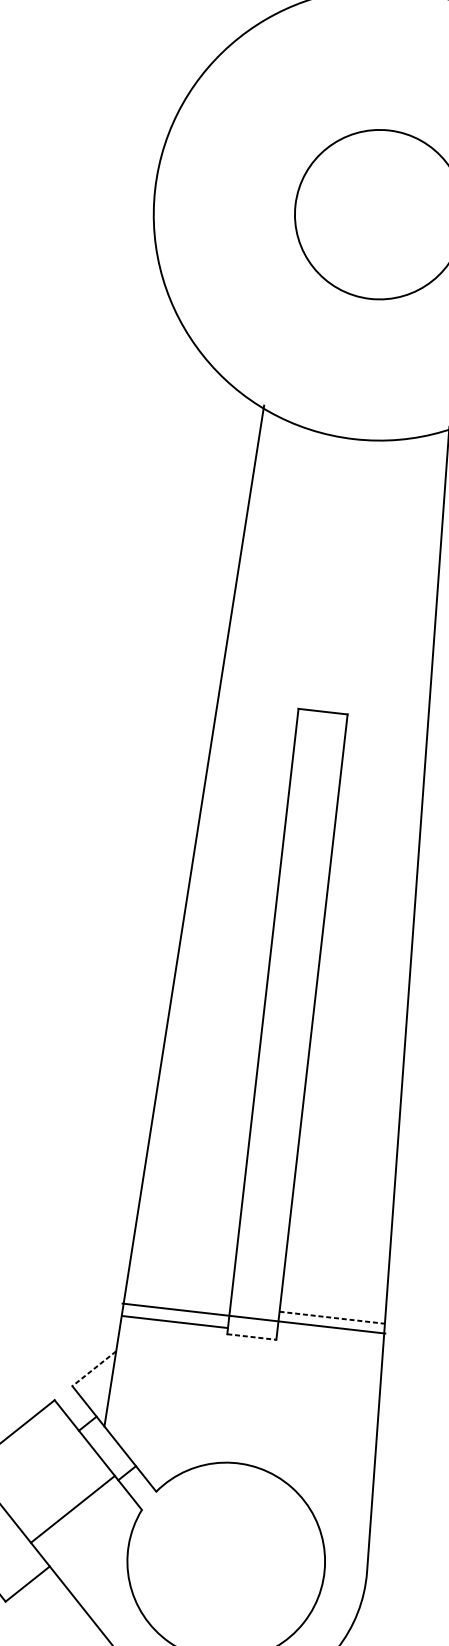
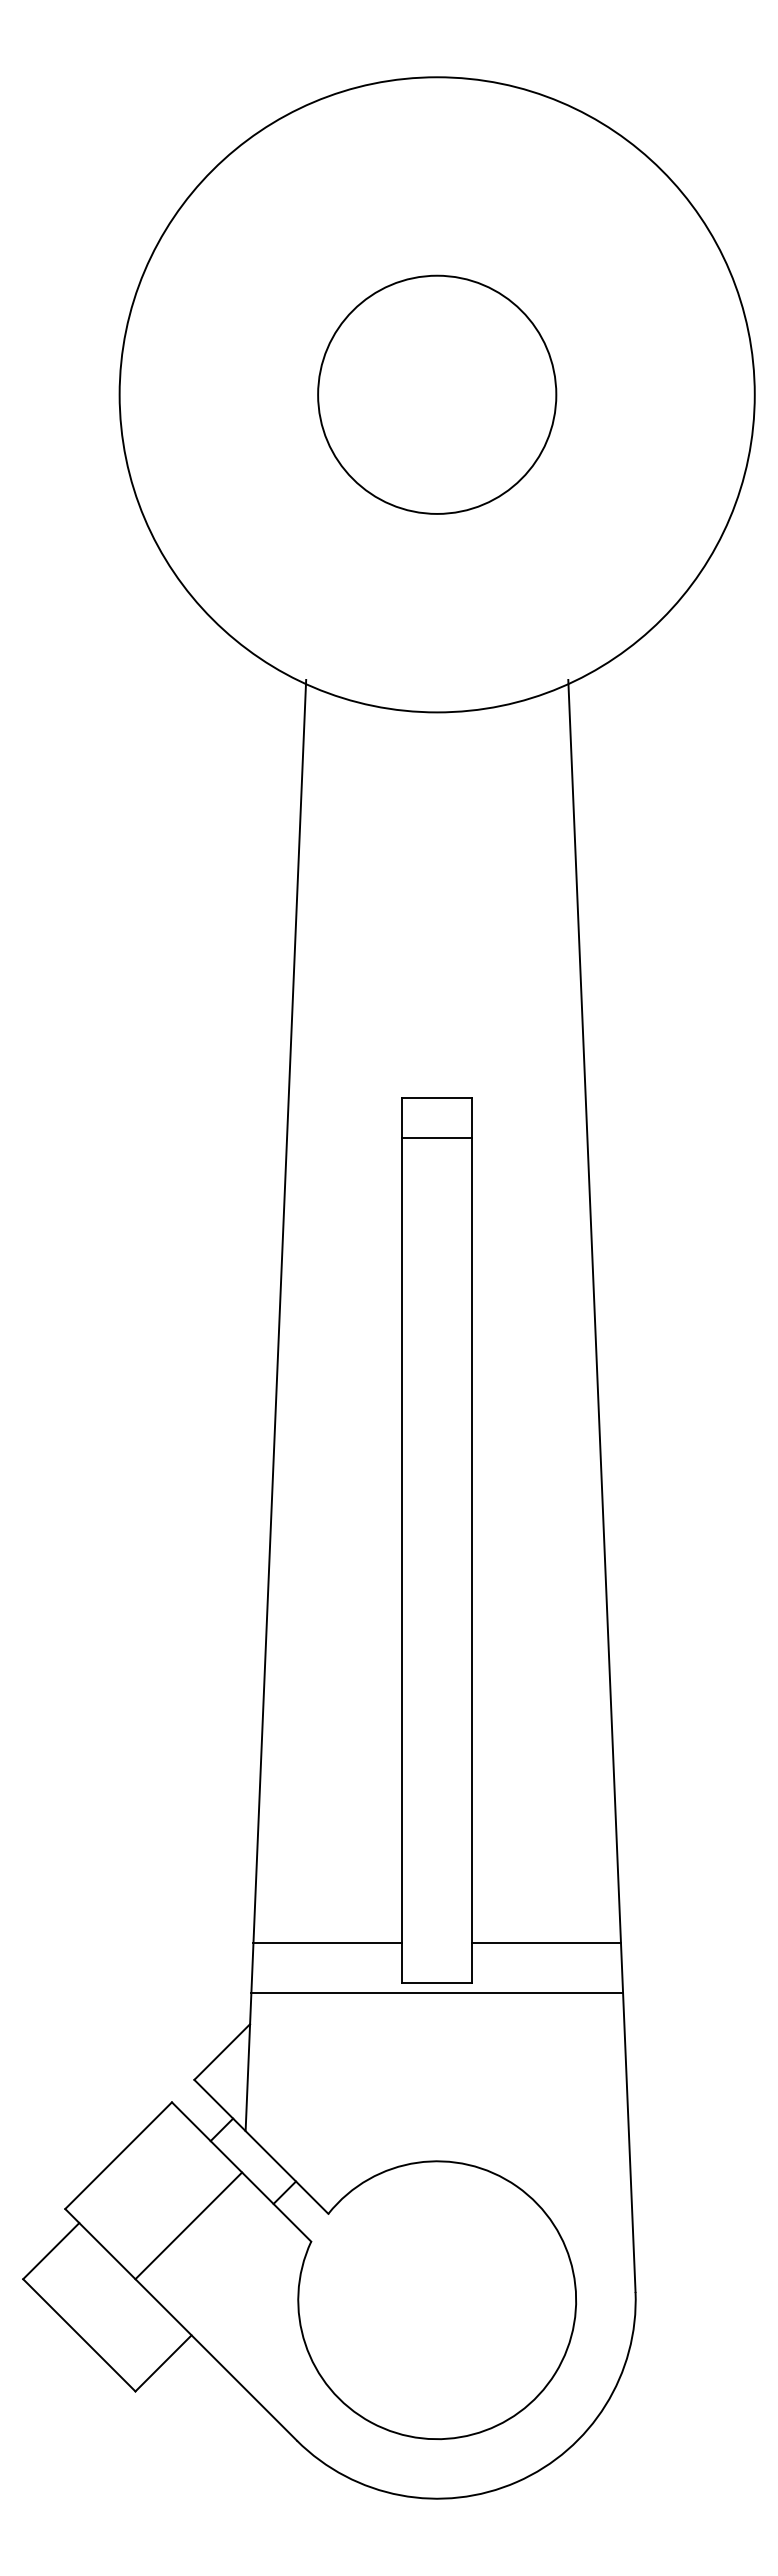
line: (319, 739) -> (436, 1137), added
line: (332, 1317) -> (546, 1942), dashed -> solid
line: (254, 1318) -> (437, 1992), moved
line: (175, 1321) -> (327, 1942), moved
line: (252, 1336) -> (437, 1982), dashed -> solid
line: (93, 1368) -> (221, 2052), dashed -> solid
line: (72, 1509) -> (188, 2225), moved

